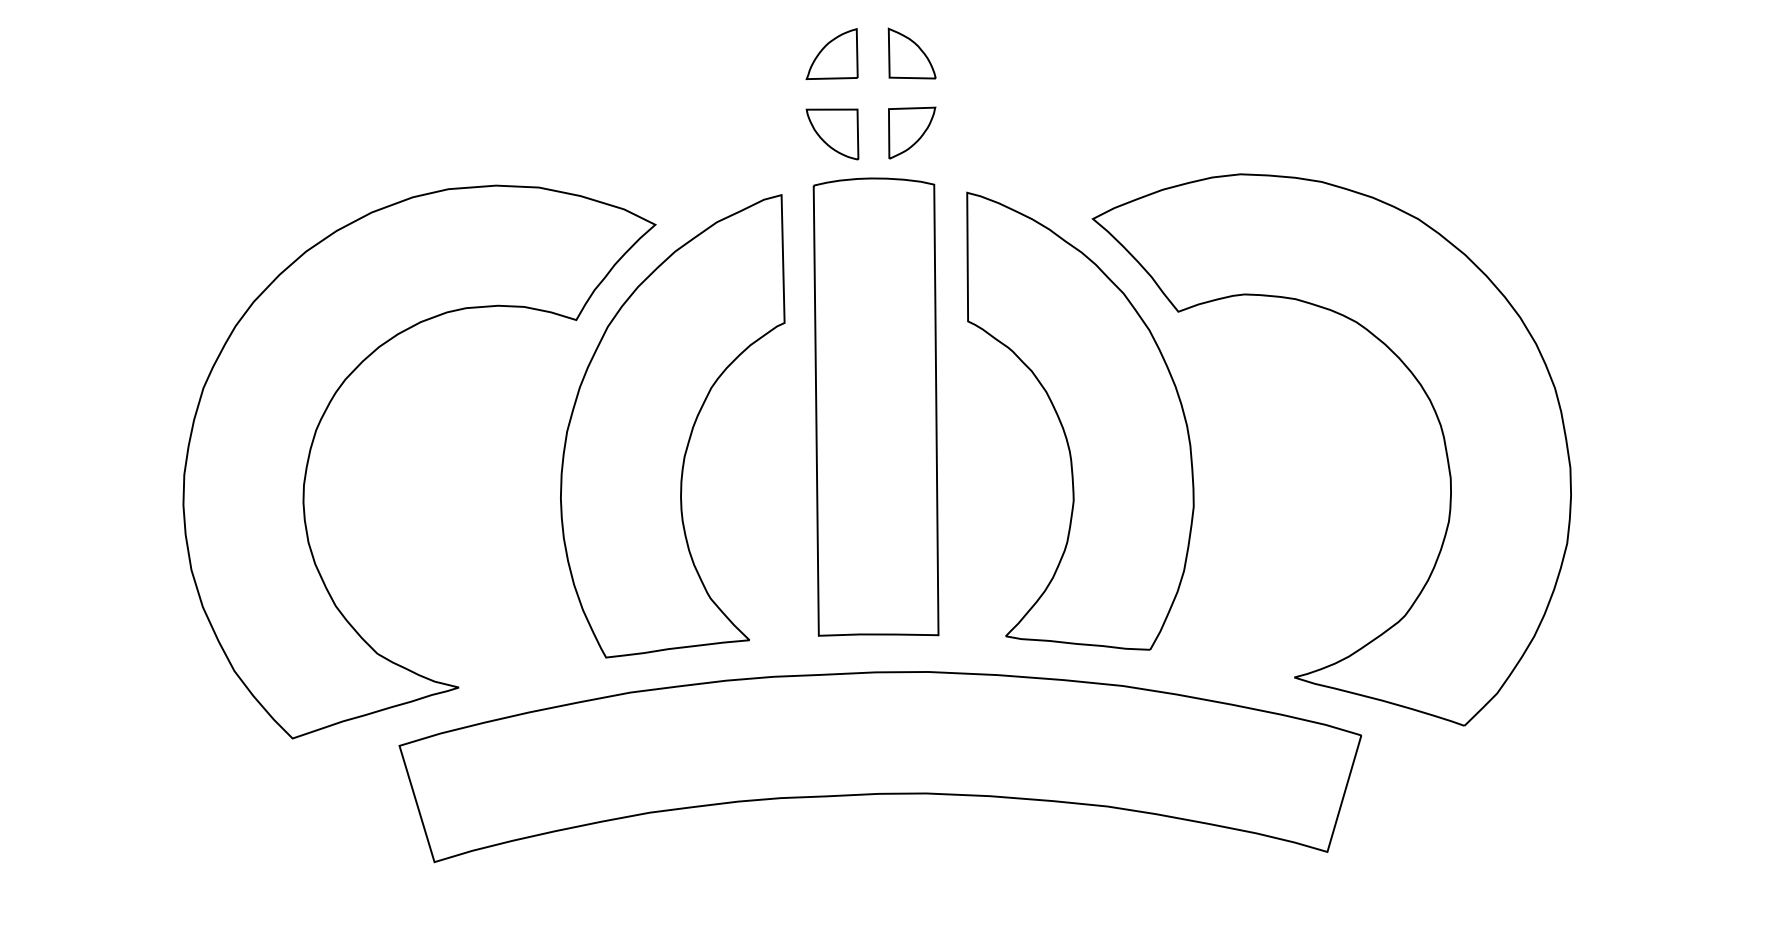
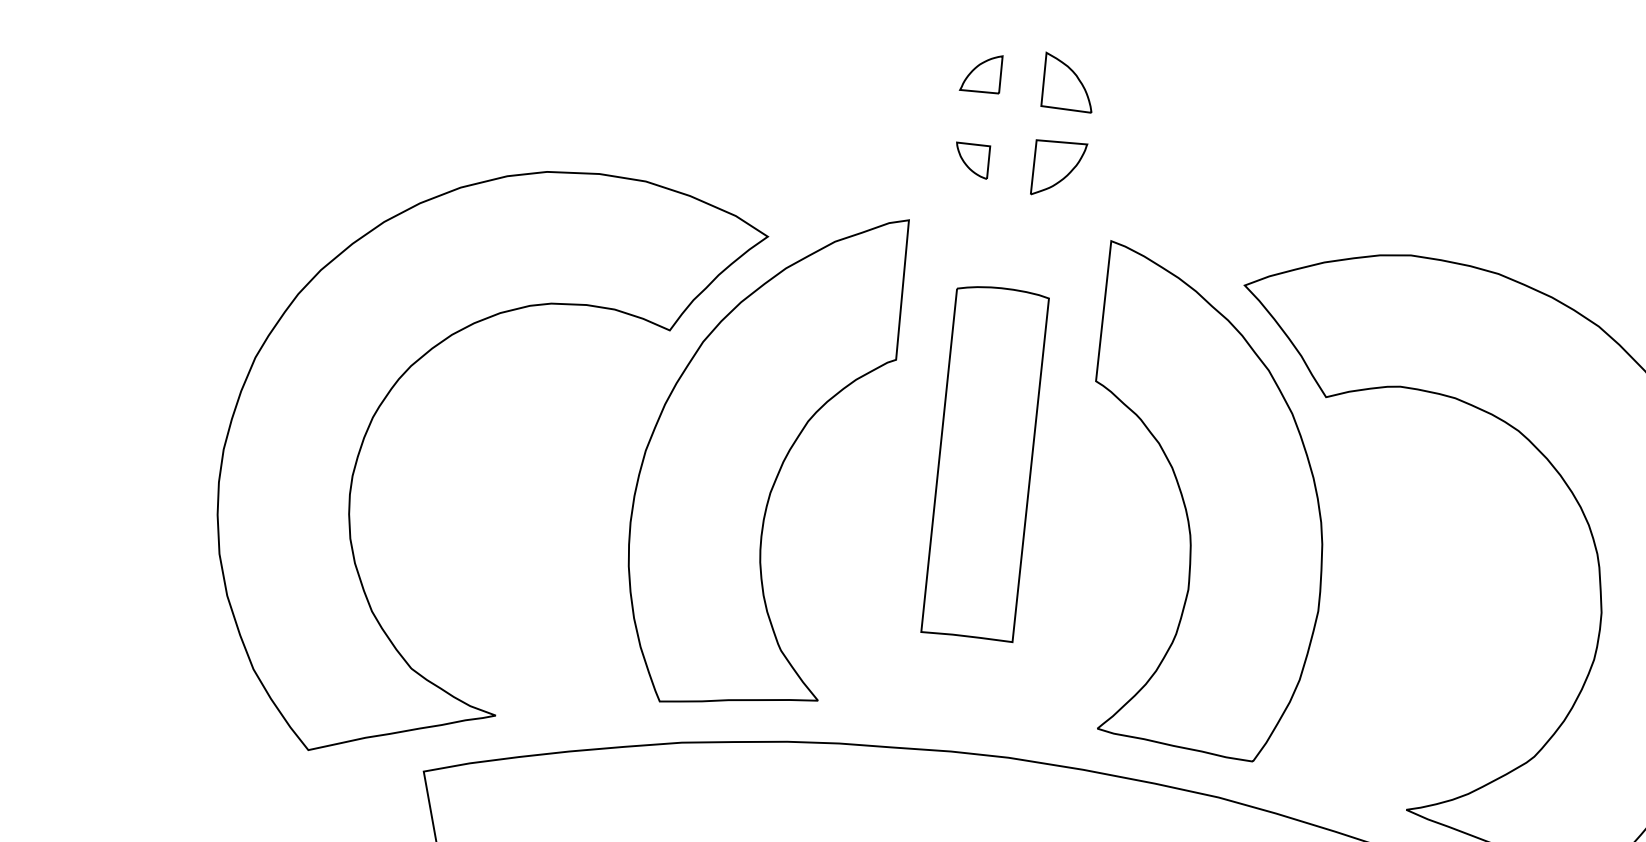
part: (831, 53) -> (981, 72), size x0.7
part: (832, 134) -> (971, 160), size x0.6
part: (875, 406) -> (984, 462), size x0.7

